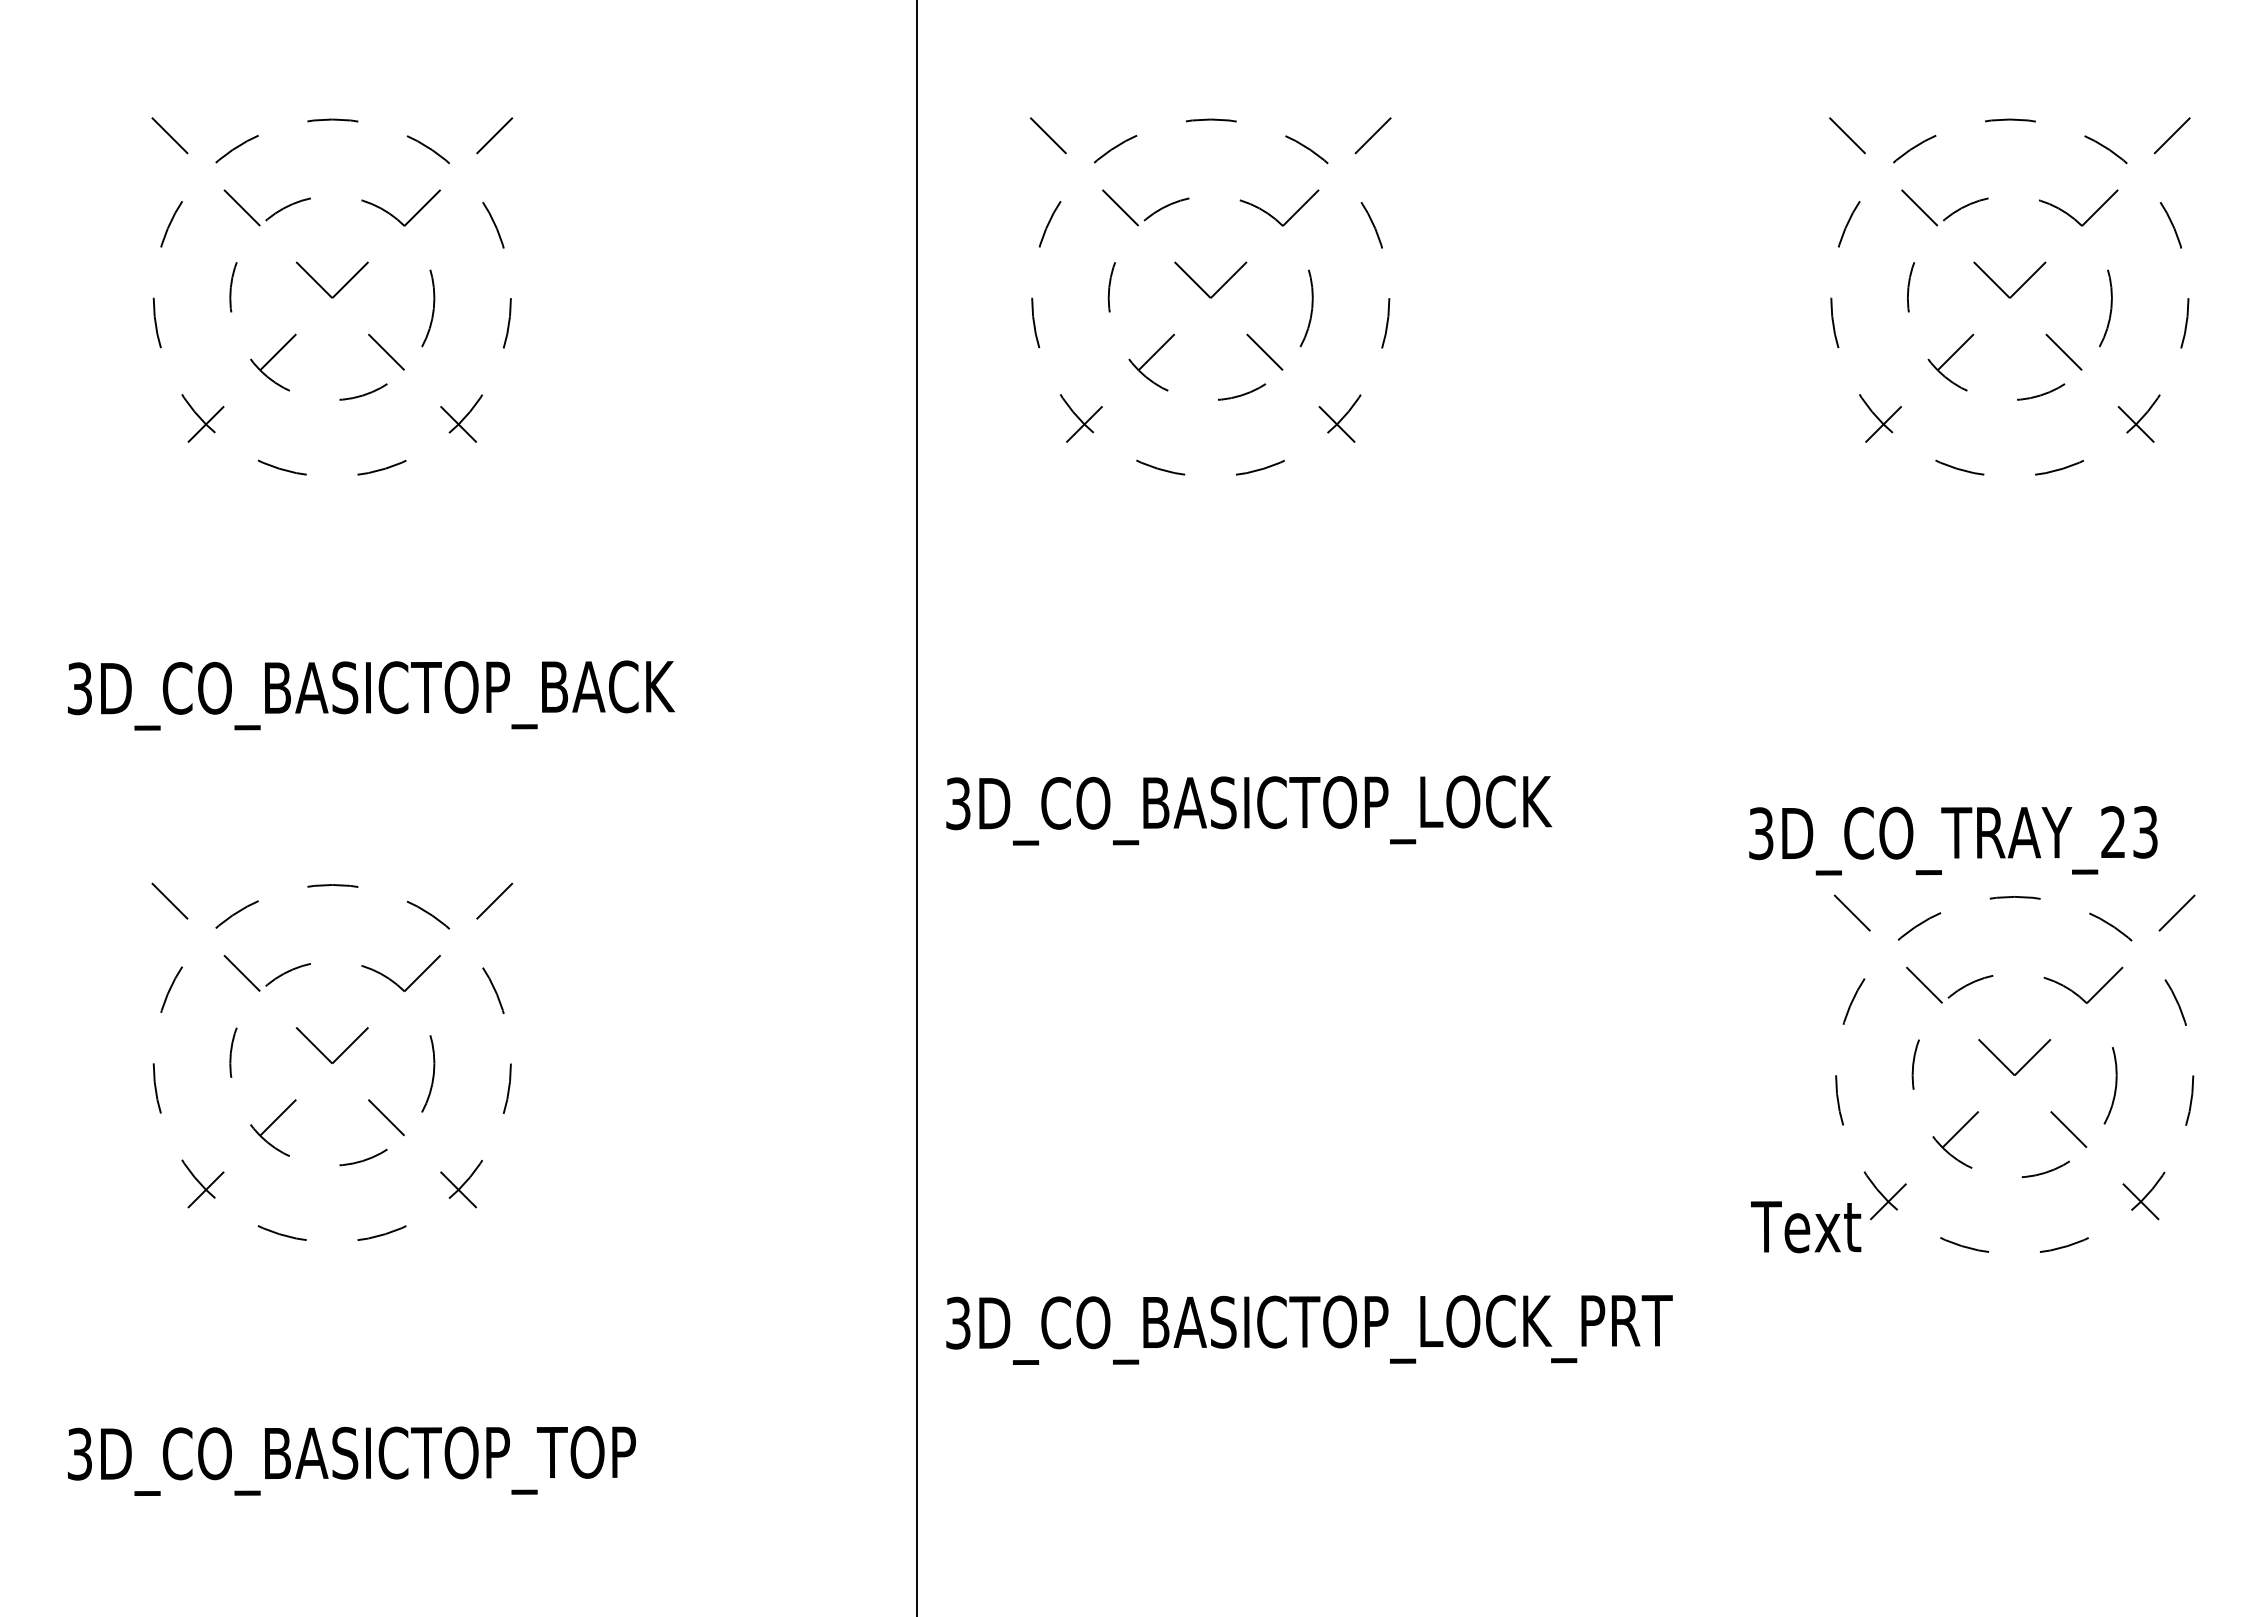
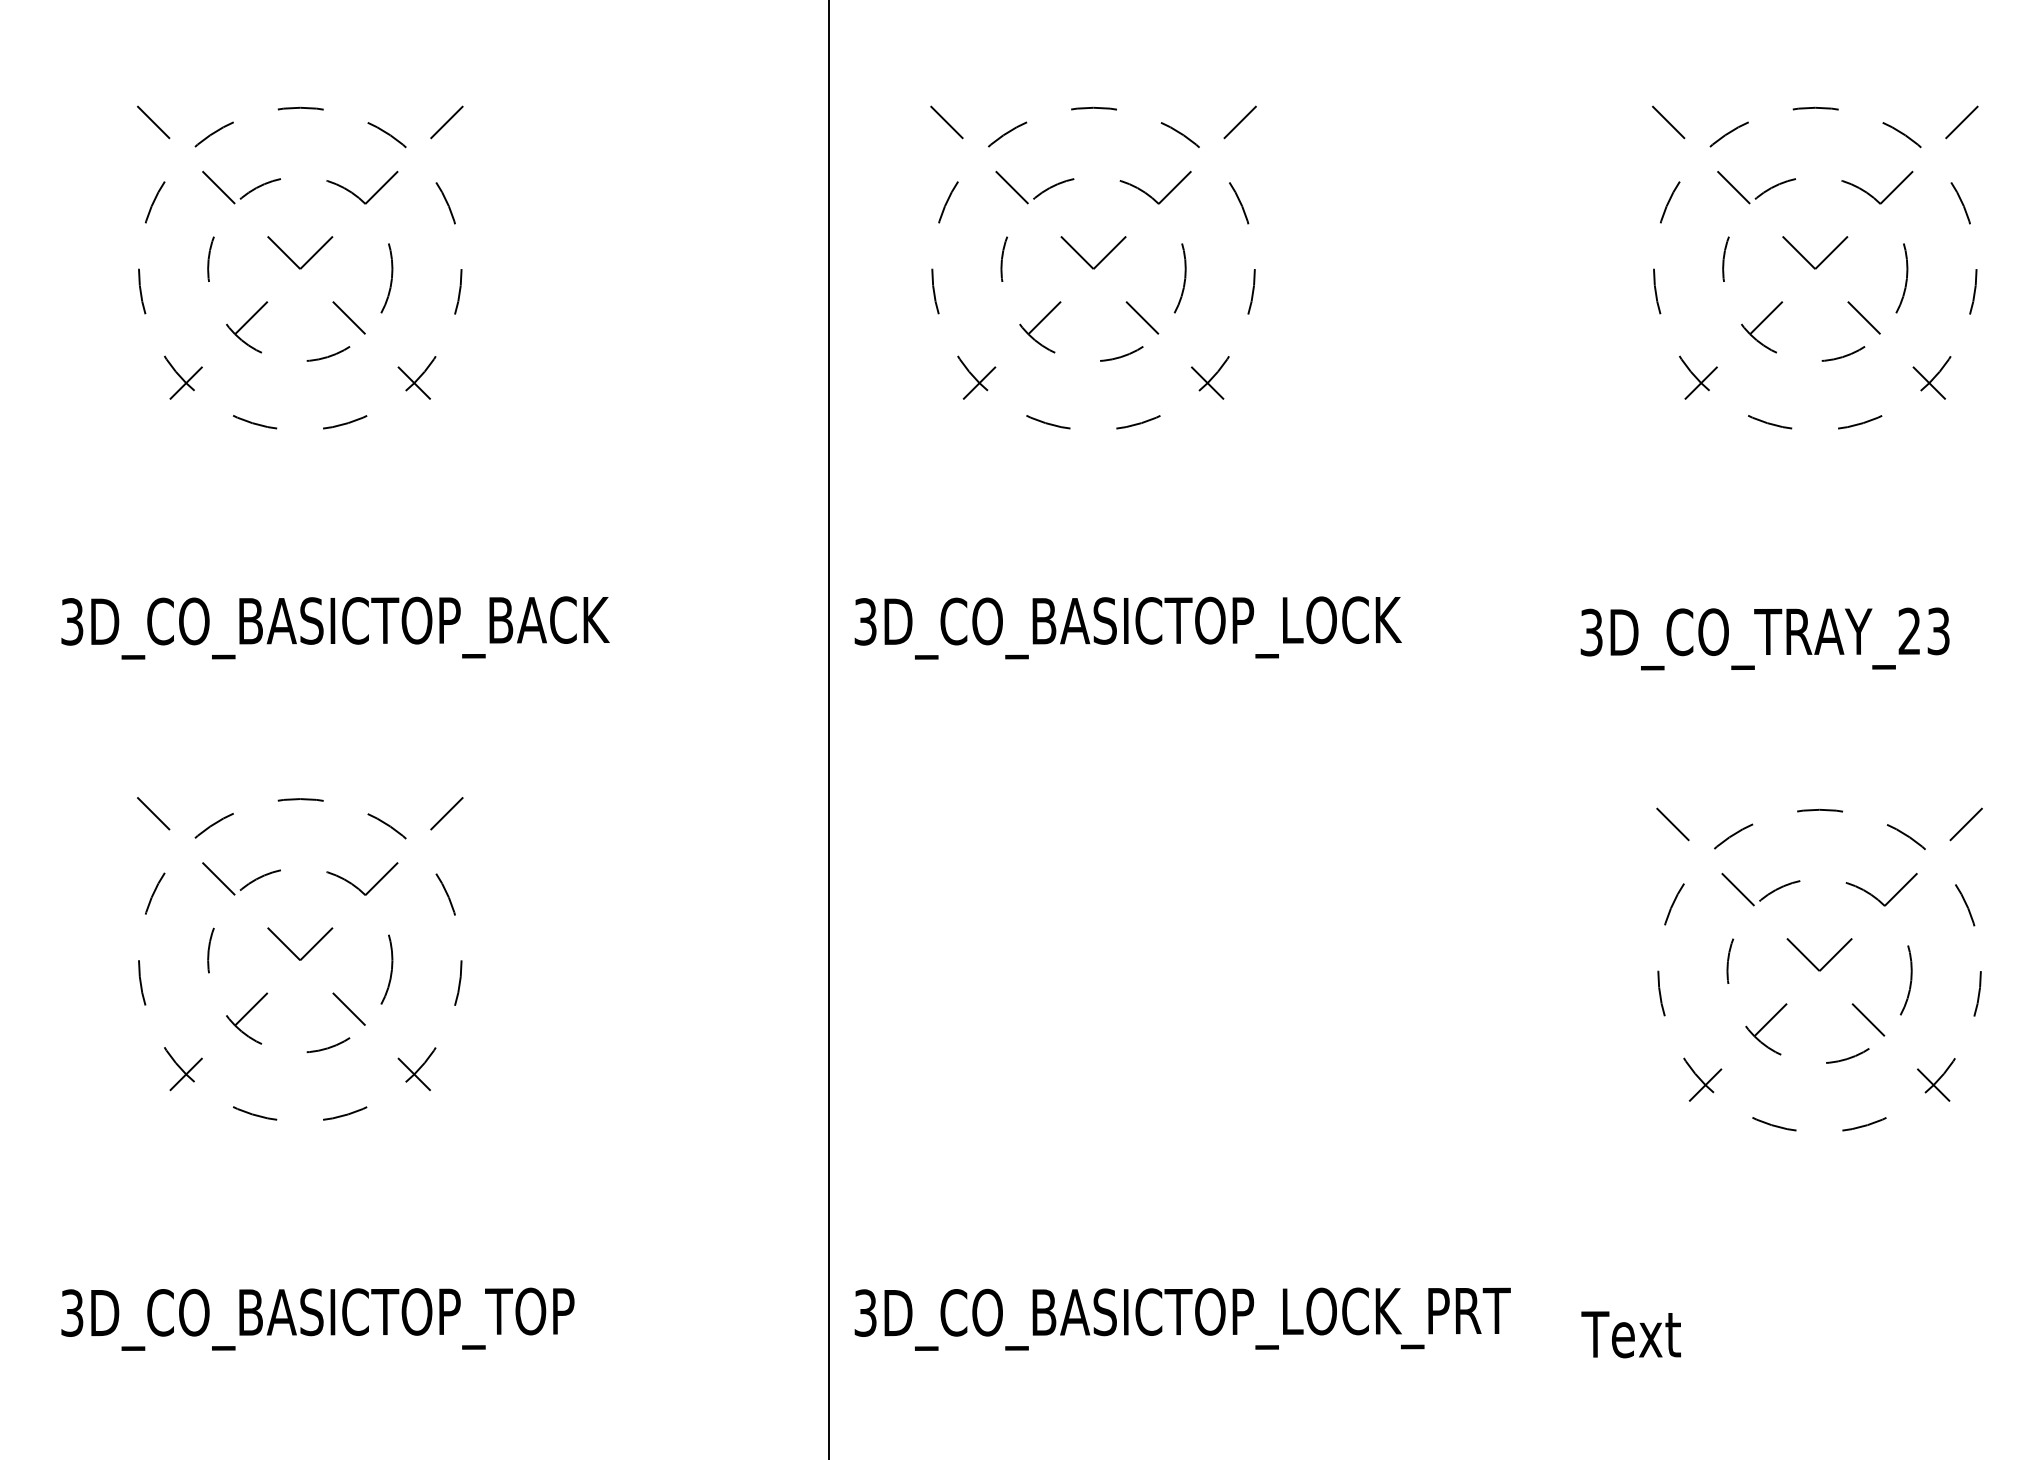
text: (1249, 810) -> (1128, 627), moved
text: (1953, 840) -> (1765, 638), moved
text: (1806, 1227) -> (1631, 1335), moved
text: (1309, 1329) -> (1182, 1318), moved

